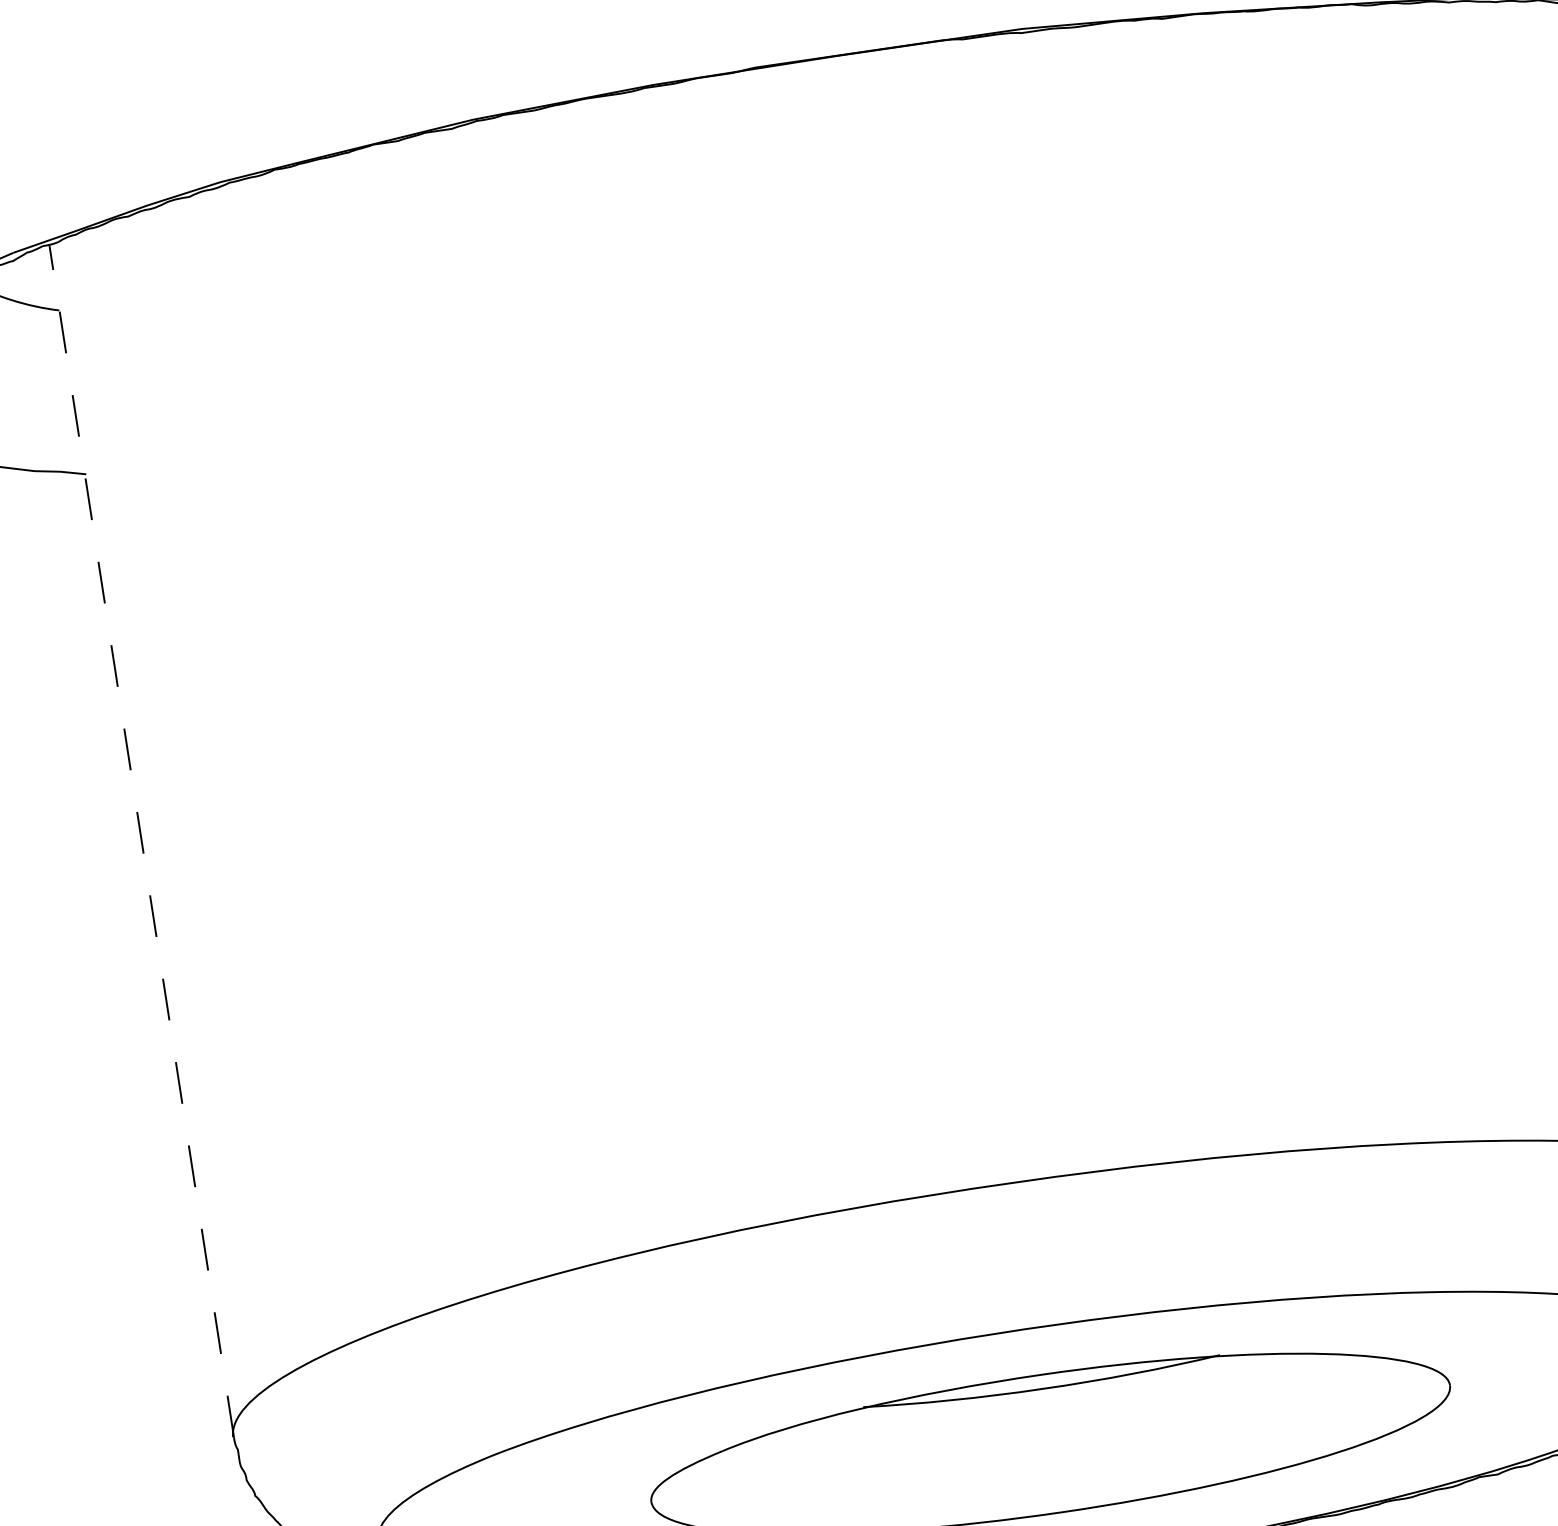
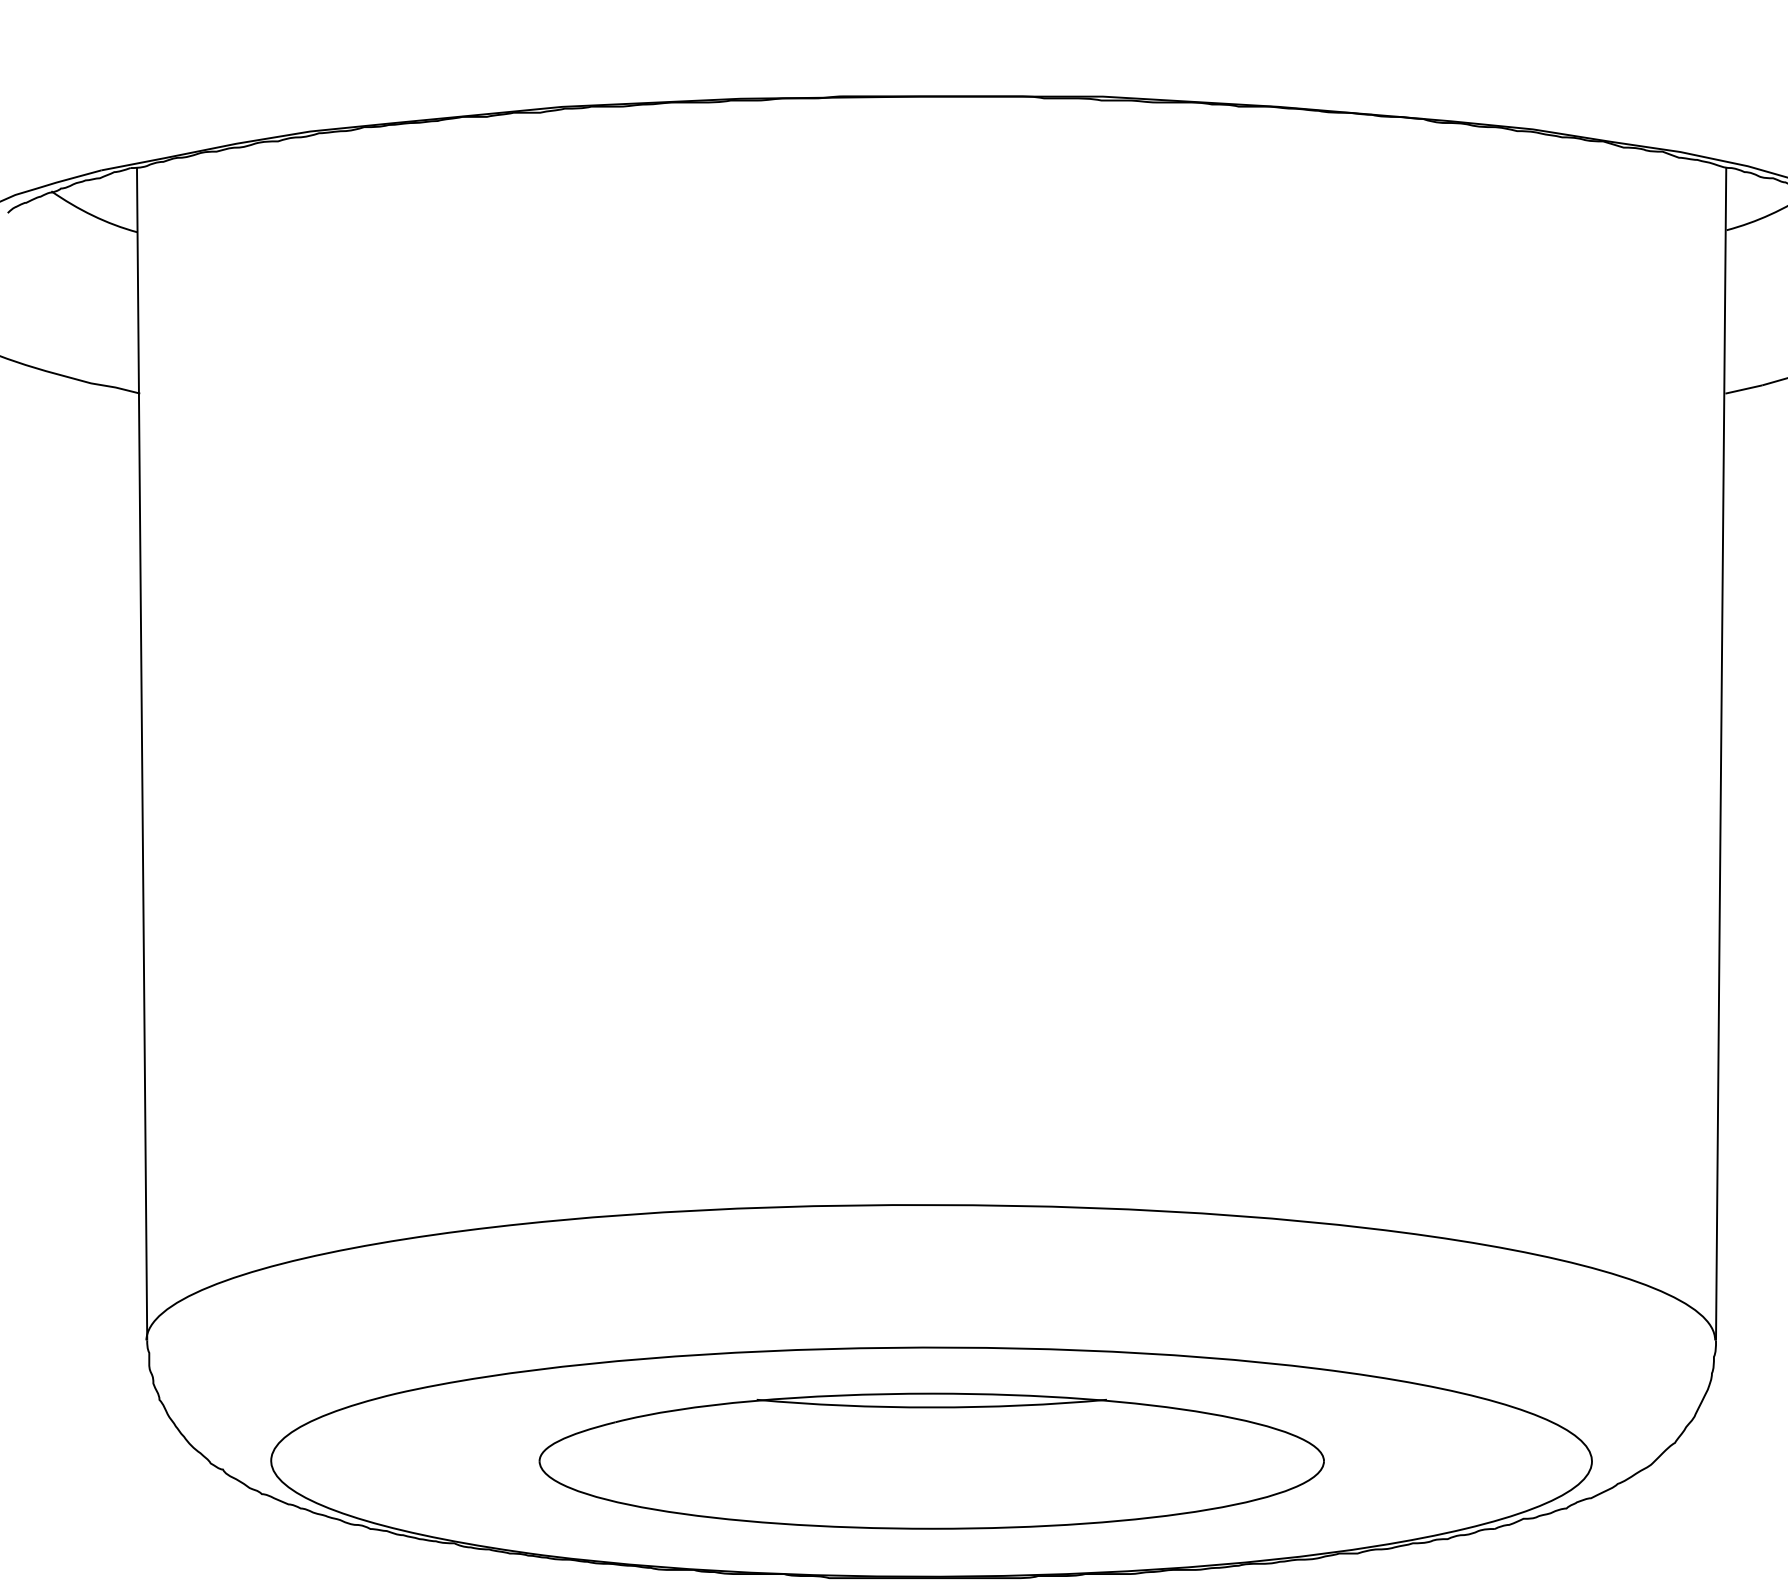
line: (141, 840) -> (142, 753), dashed -> solid

